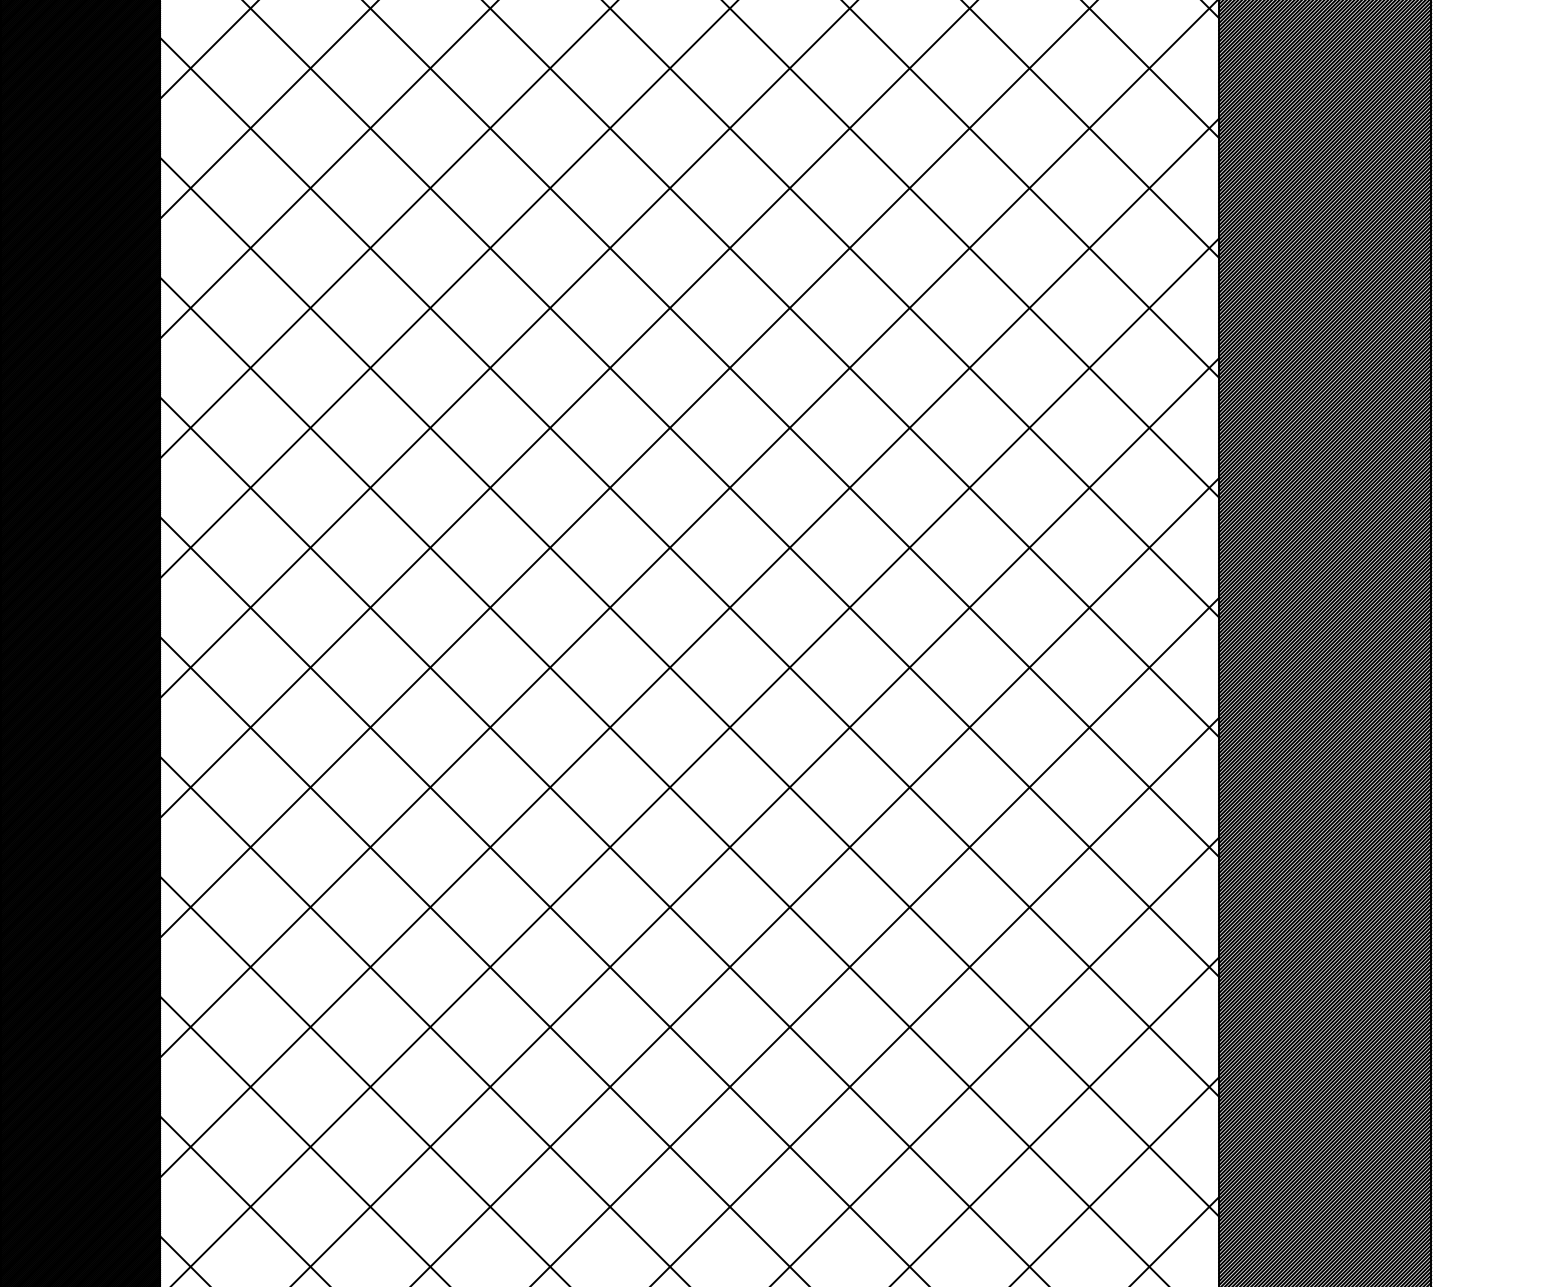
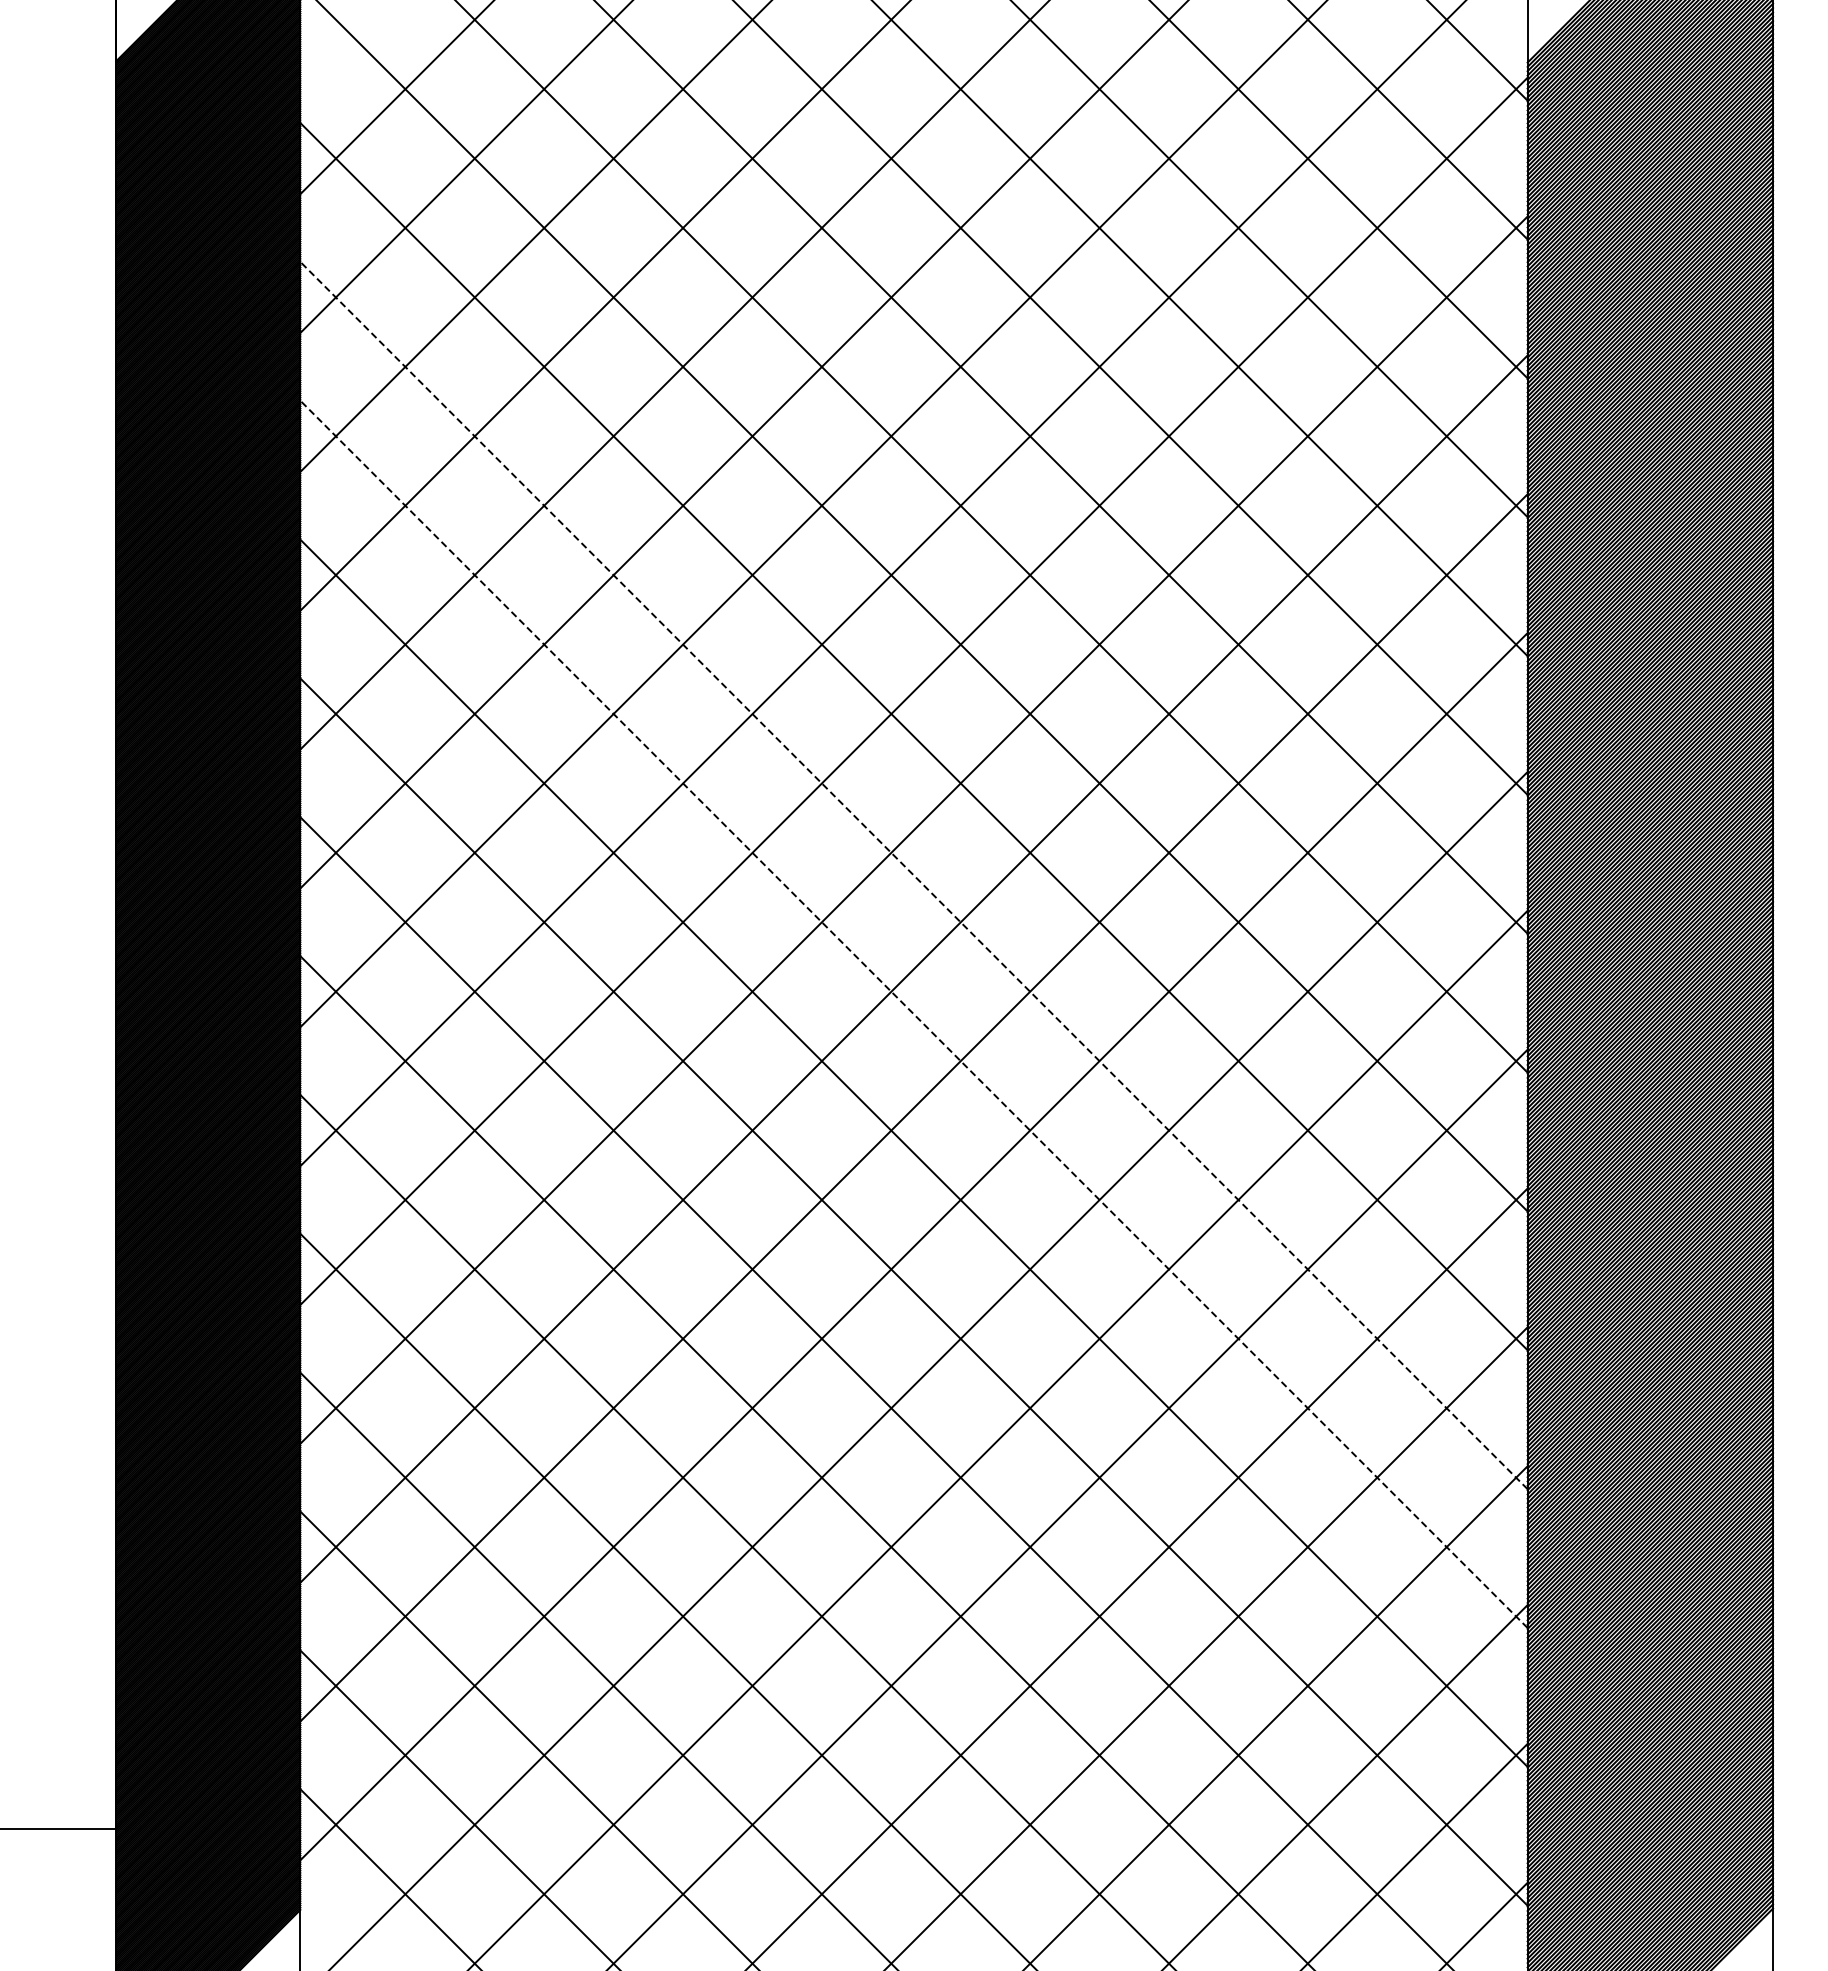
line: (690, 567) -> (914, 875), solid -> dashed
line: (690, 687) -> (914, 1014), solid -> dashed

